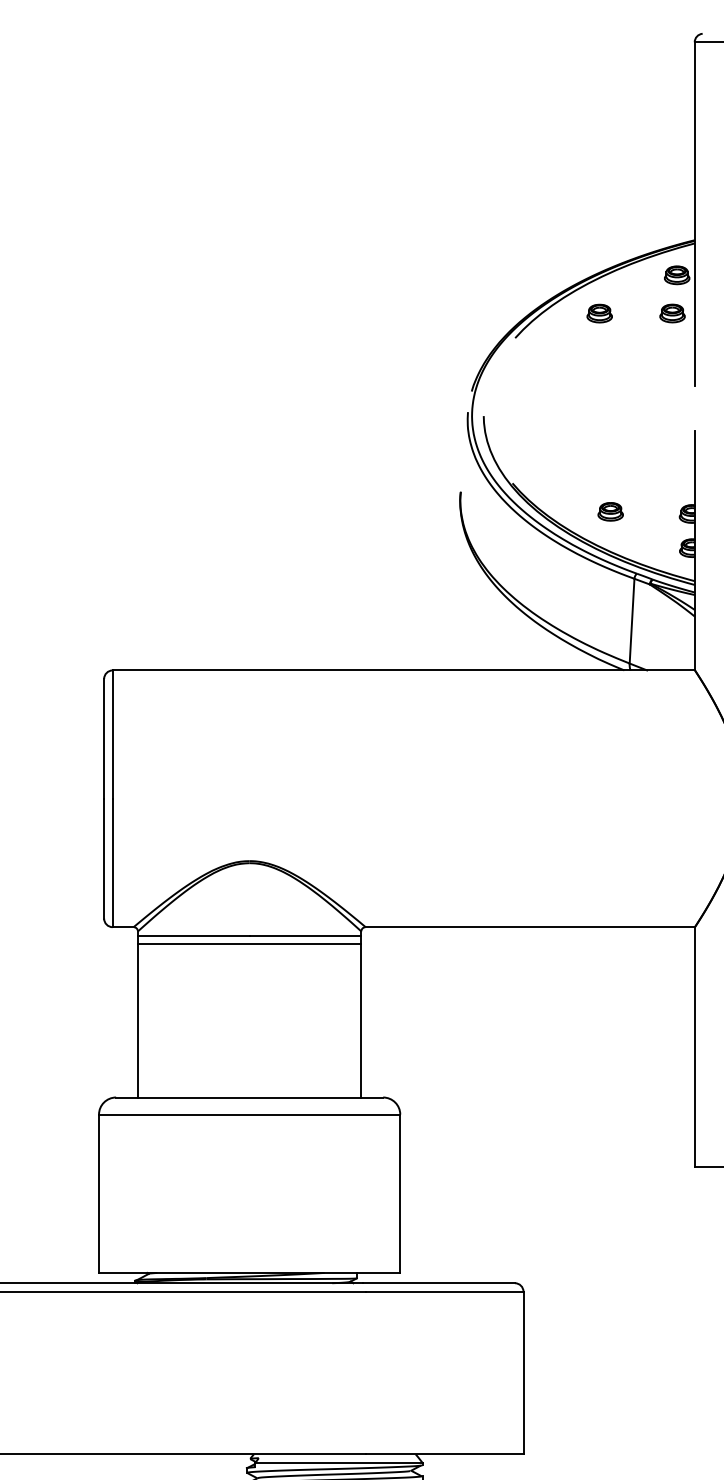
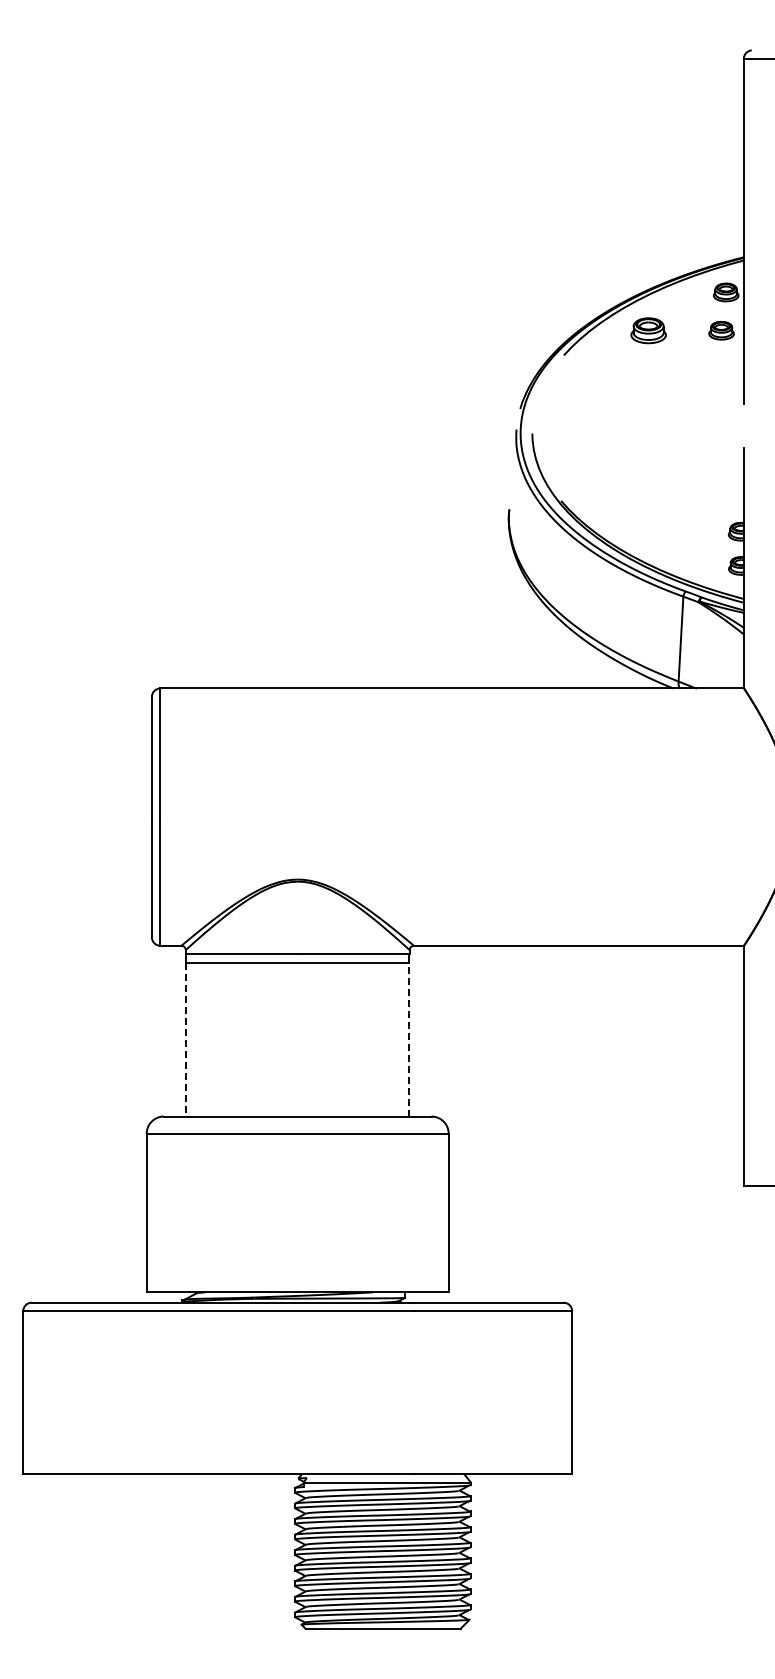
part: (599, 313) -> (648, 330), size x1.4
part: (610, 511) -> (659, 529), removed
line: (138, 1020) -> (186, 1039), solid -> dashed
line: (361, 1020) -> (409, 1039), solid -> dashed

